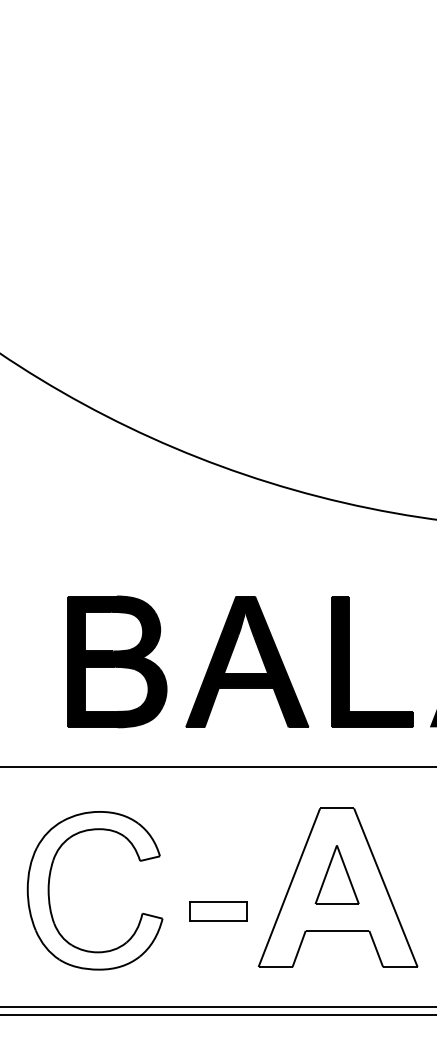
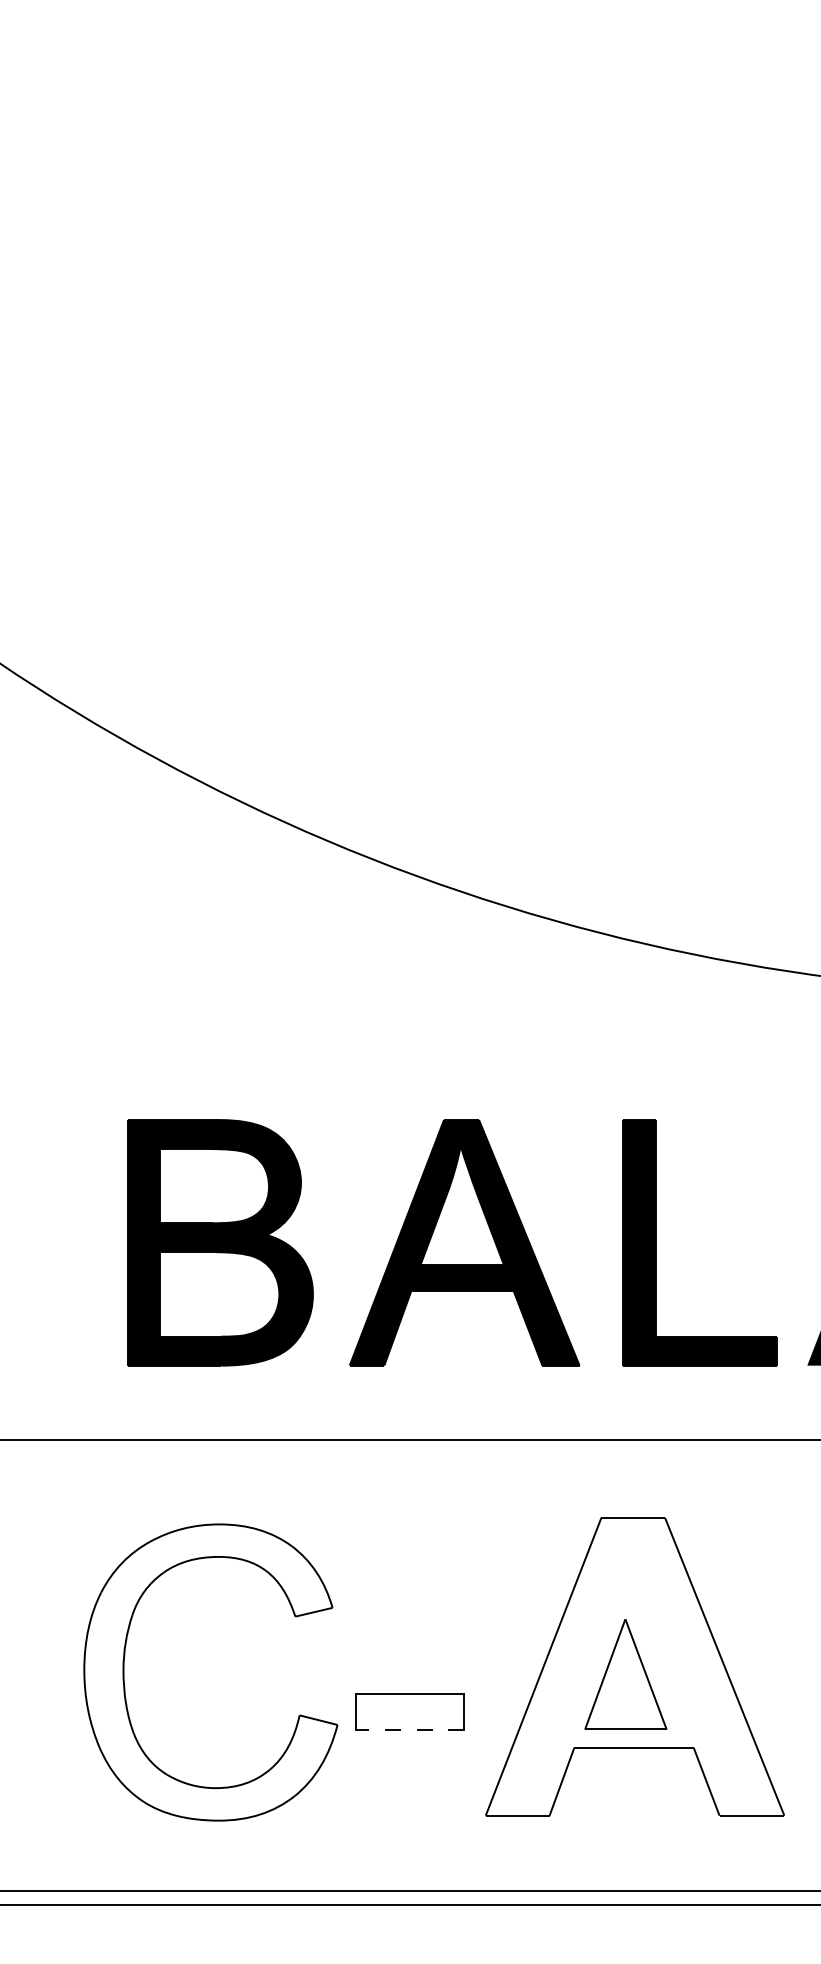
part: (336, 874) -> (624, 1673), moved
part: (49, 890) -> (125, 1672), moved
line: (218, 921) -> (410, 1730), solid -> dashed

